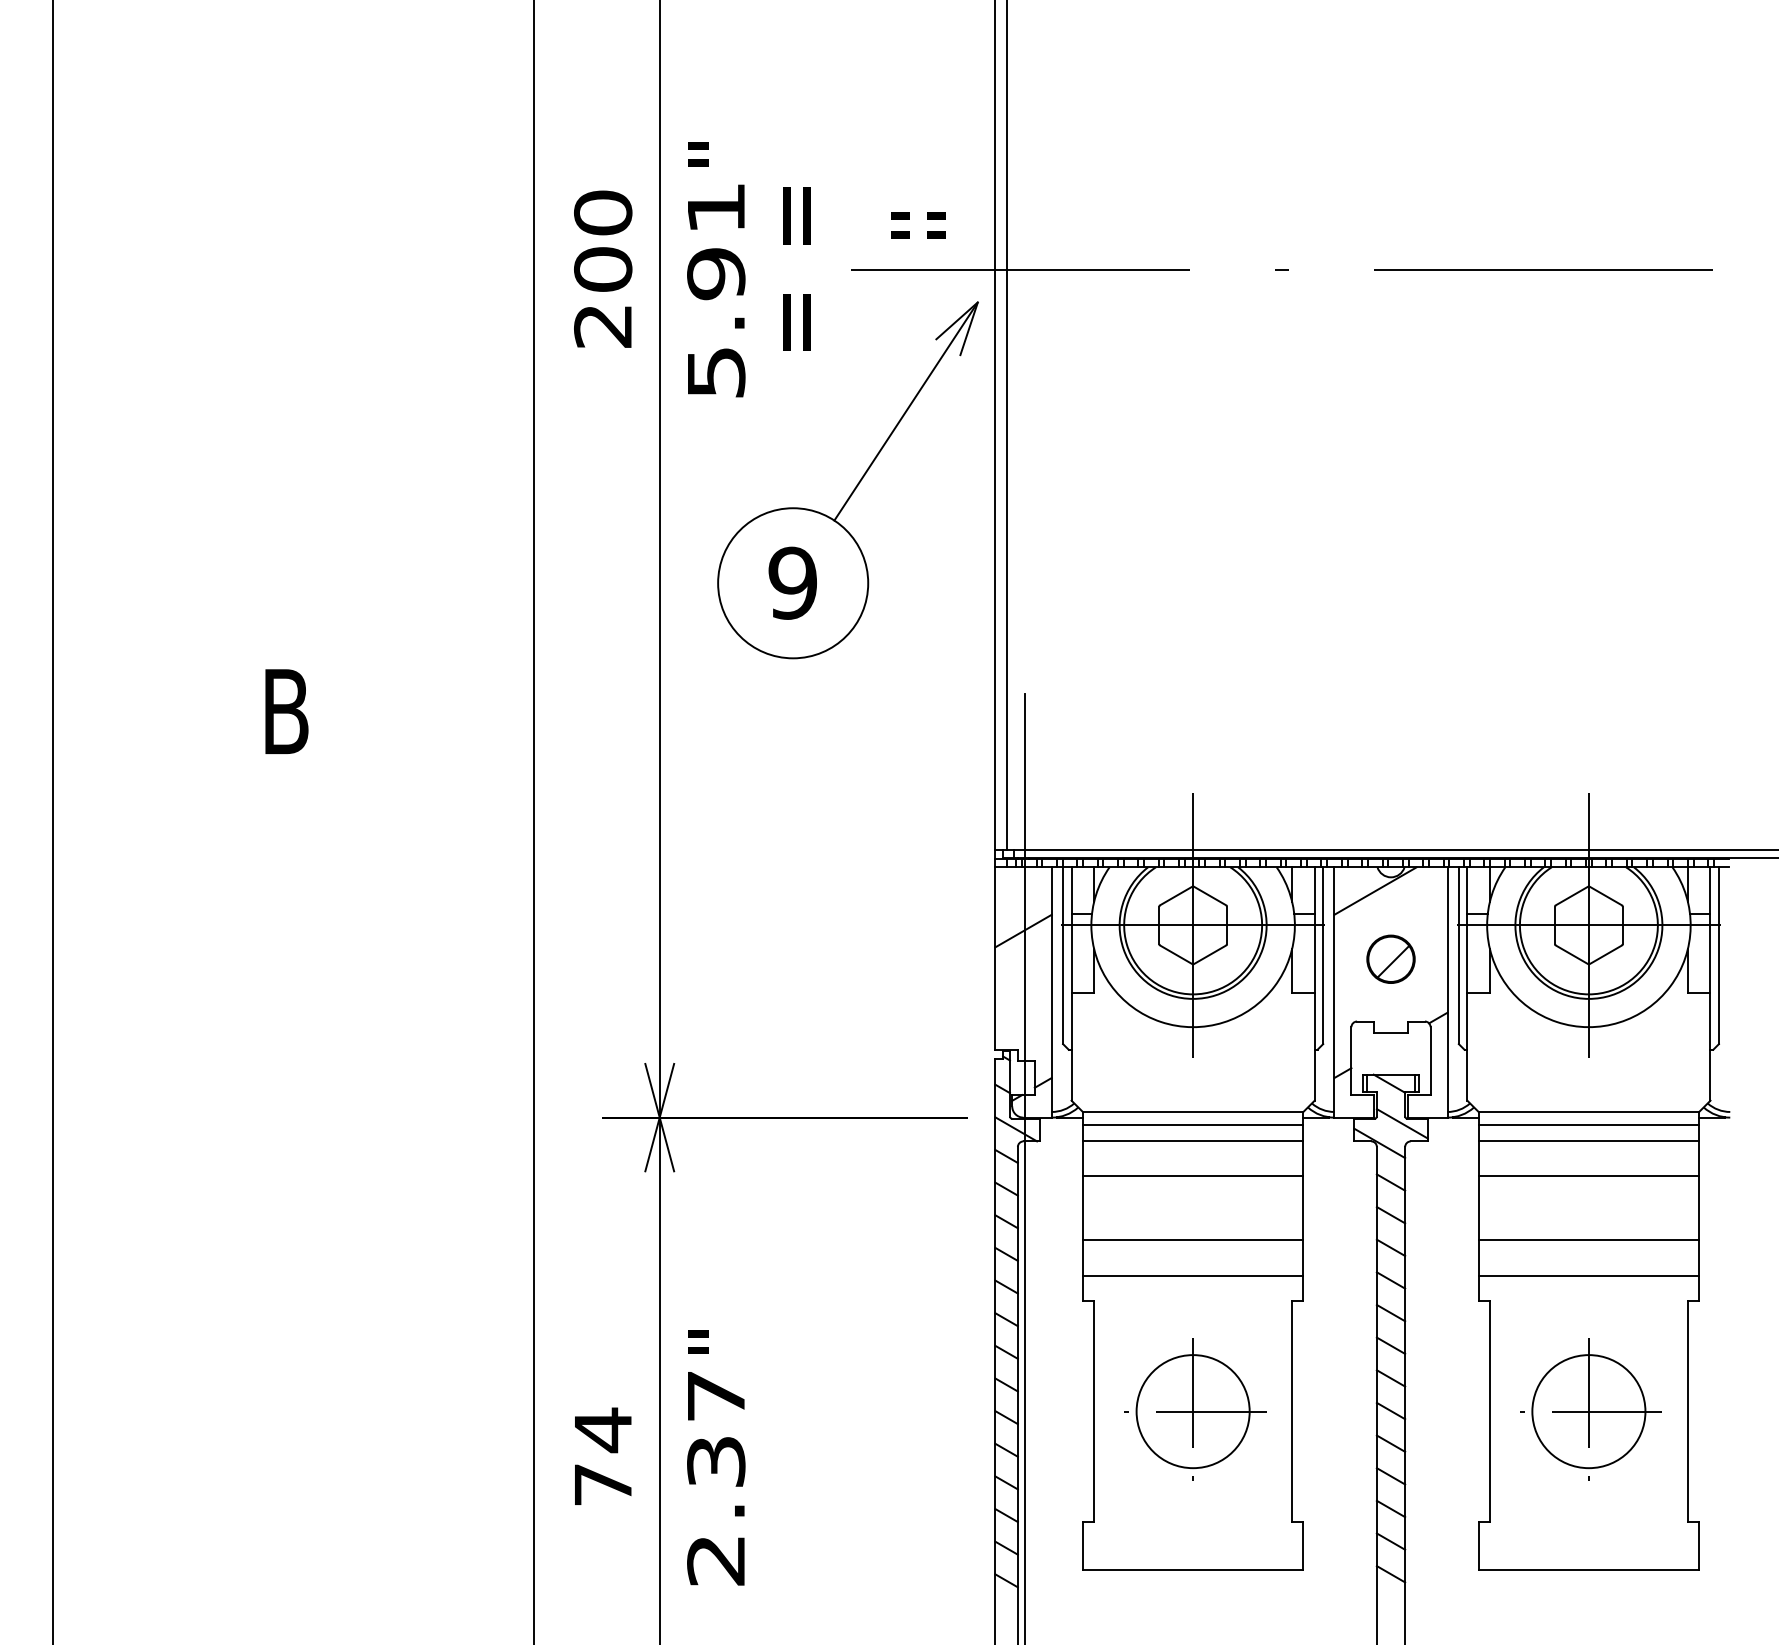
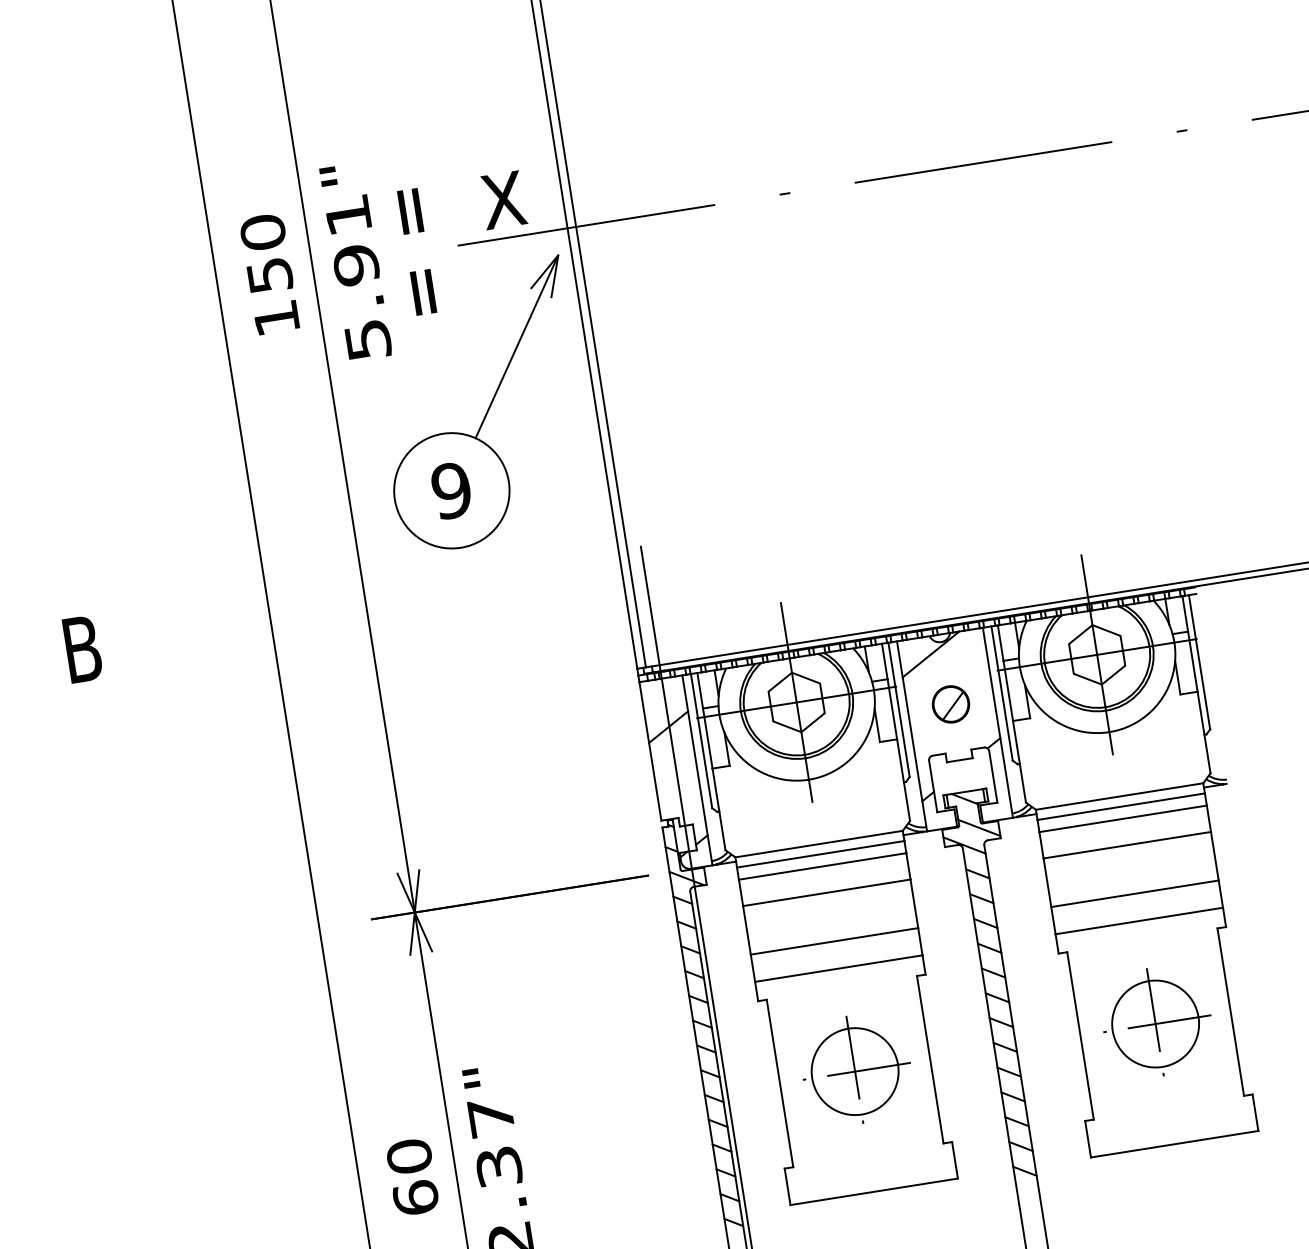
text: (917, 220) -> (502, 200), = = -> X
text: (603, 297) -> (273, 296), 200 -> 150
text: (603, 1456) -> (412, 1176), 74 -> 60

